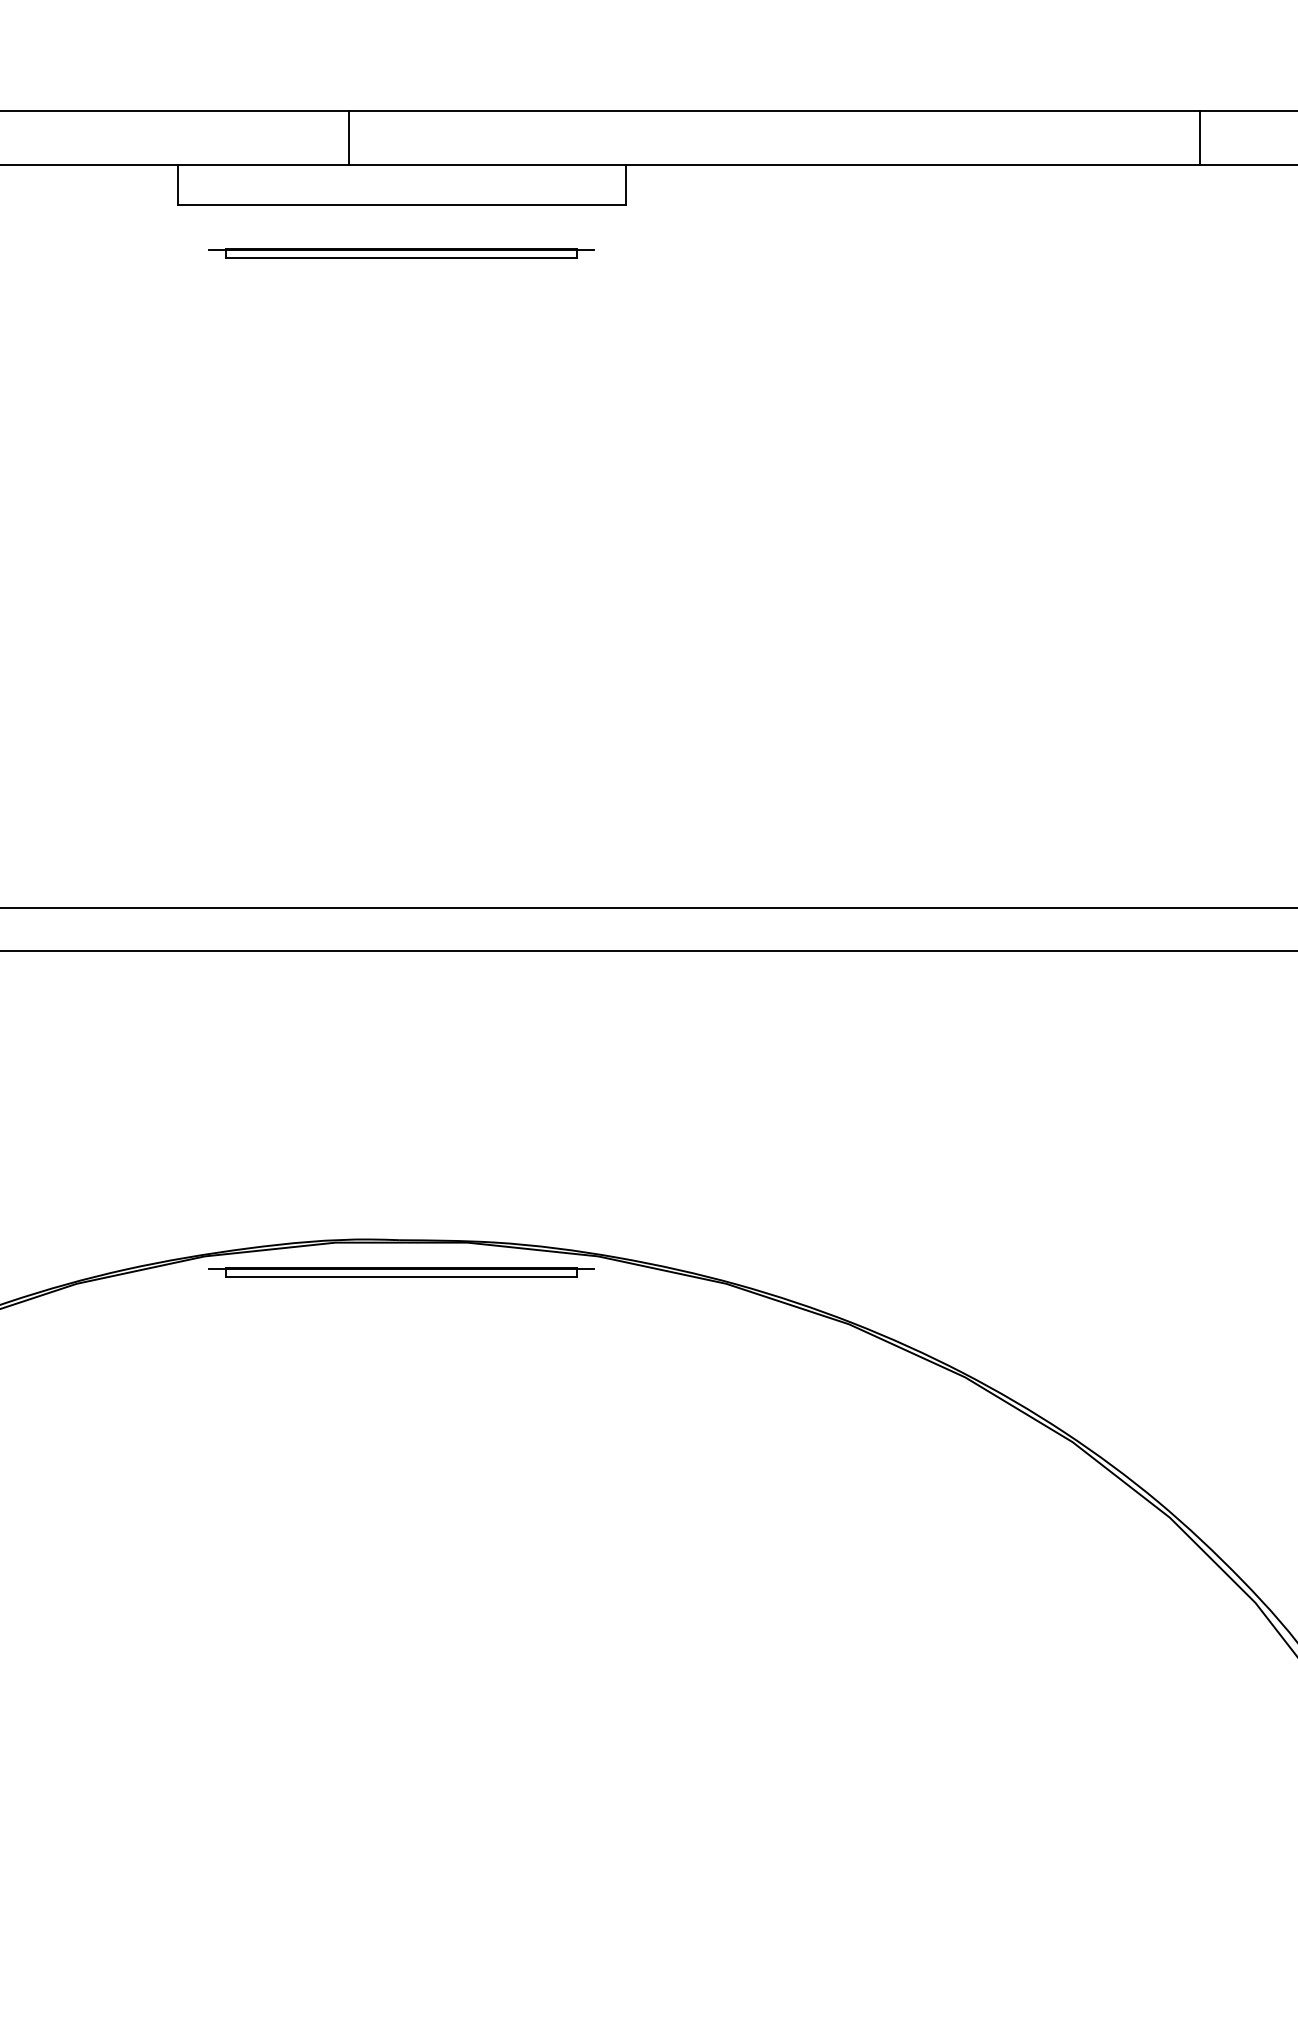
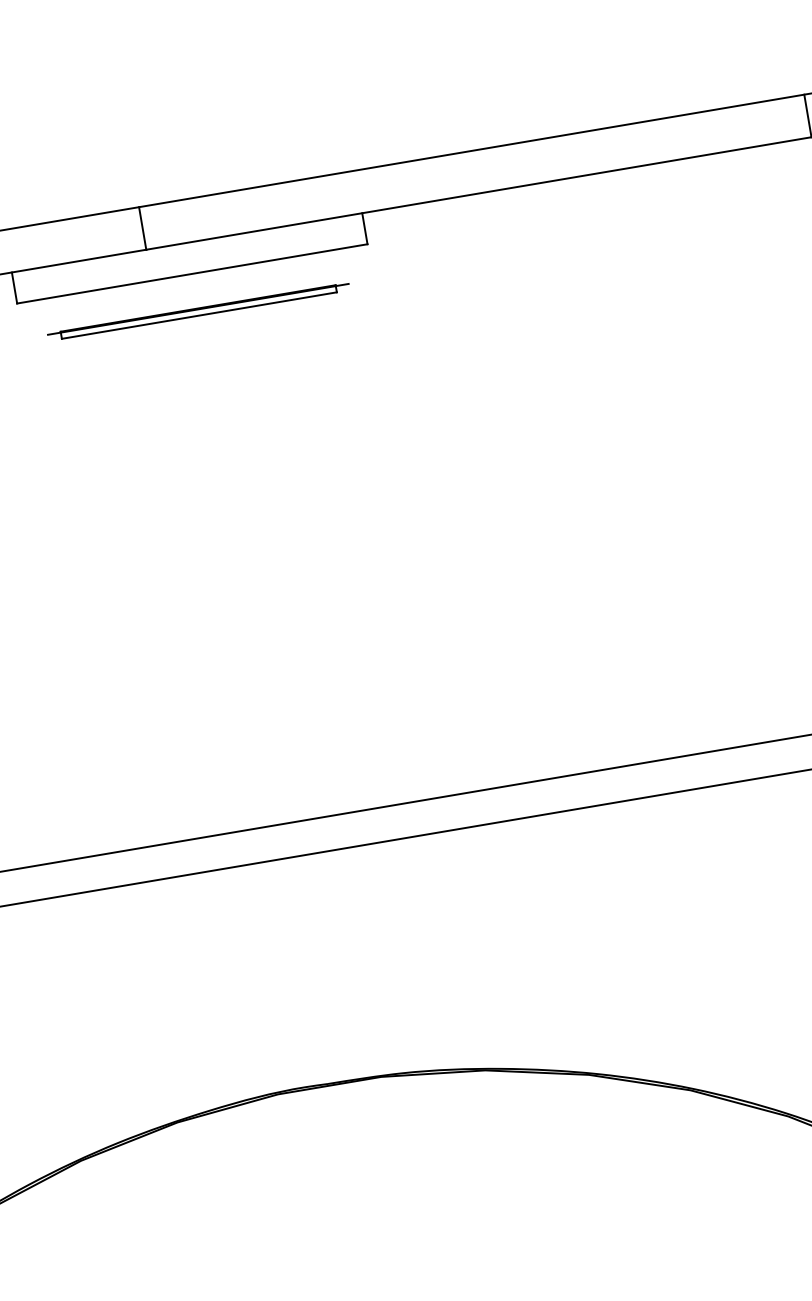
part: (401, 1272) -> (333, 1109), removed

